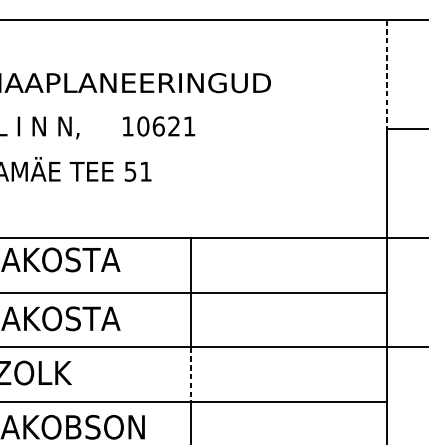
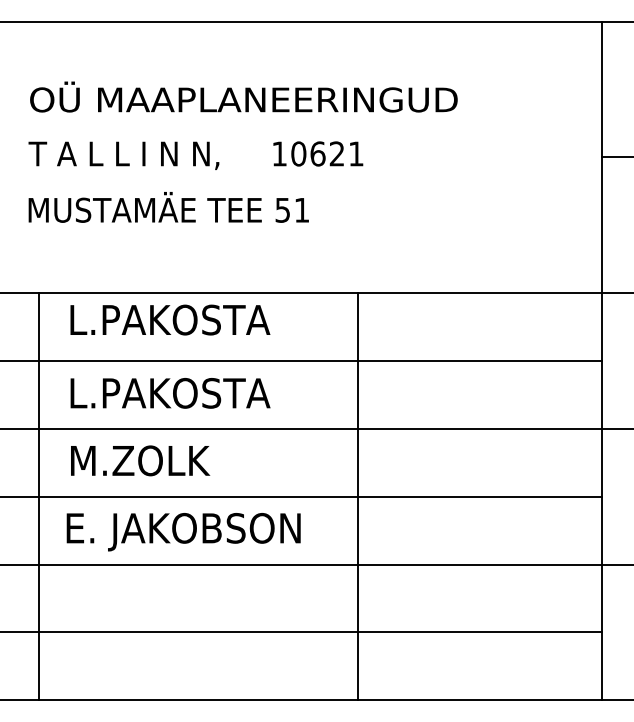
line: (387, 74) -> (602, 89), dashed -> solid
line: (191, 374) -> (358, 462), dashed -> solid

